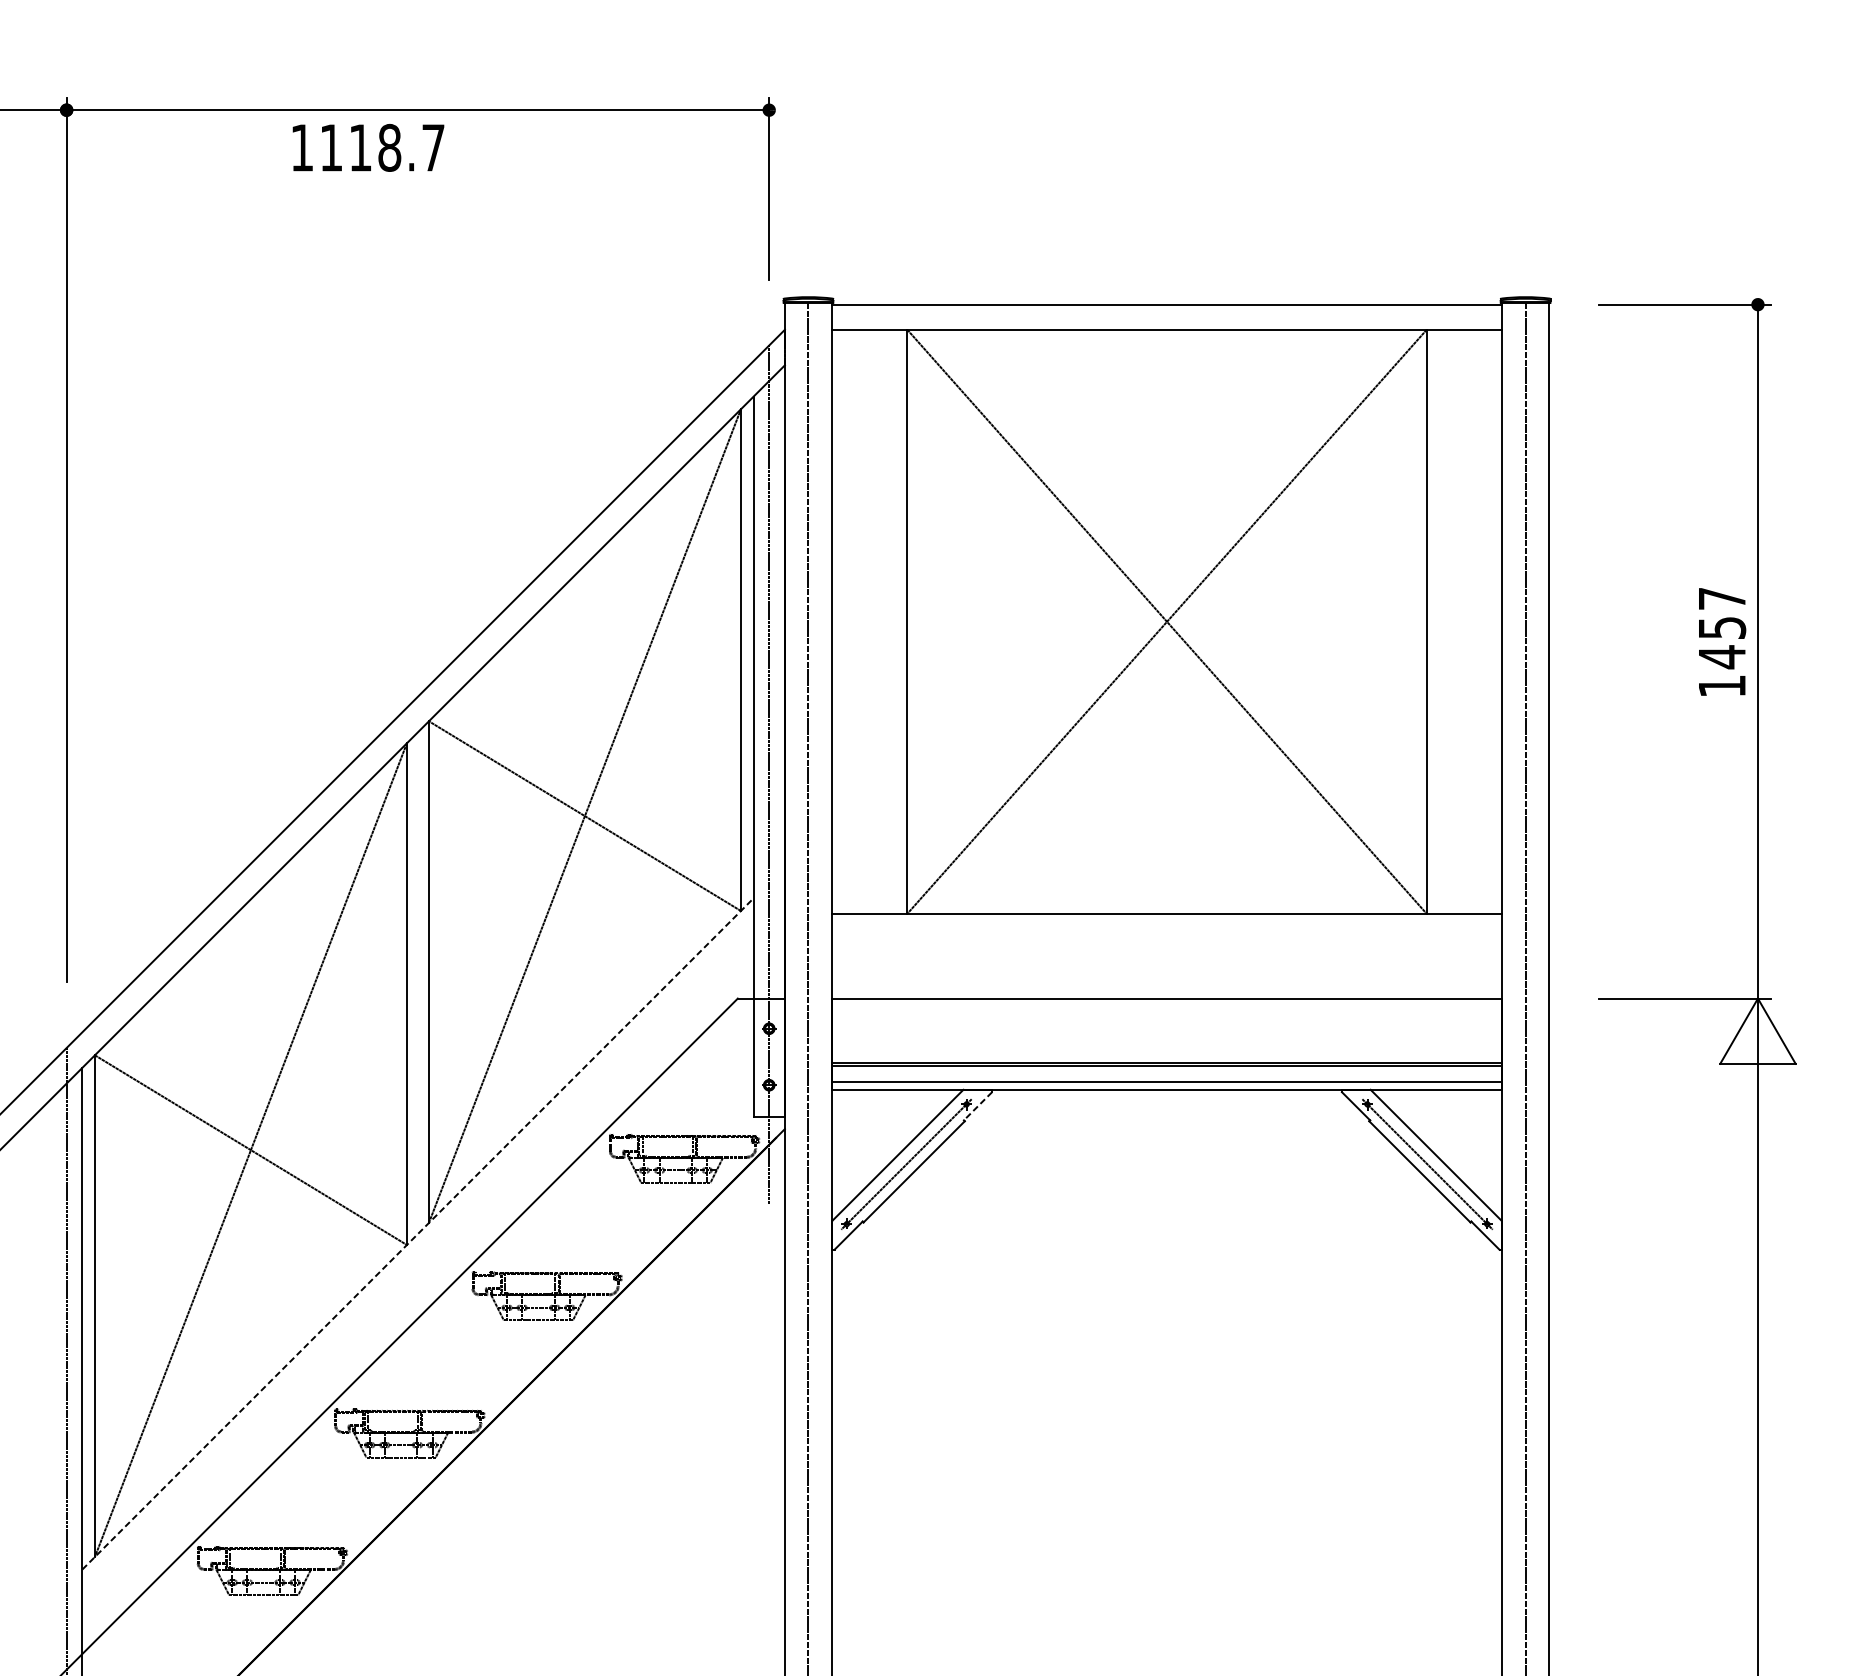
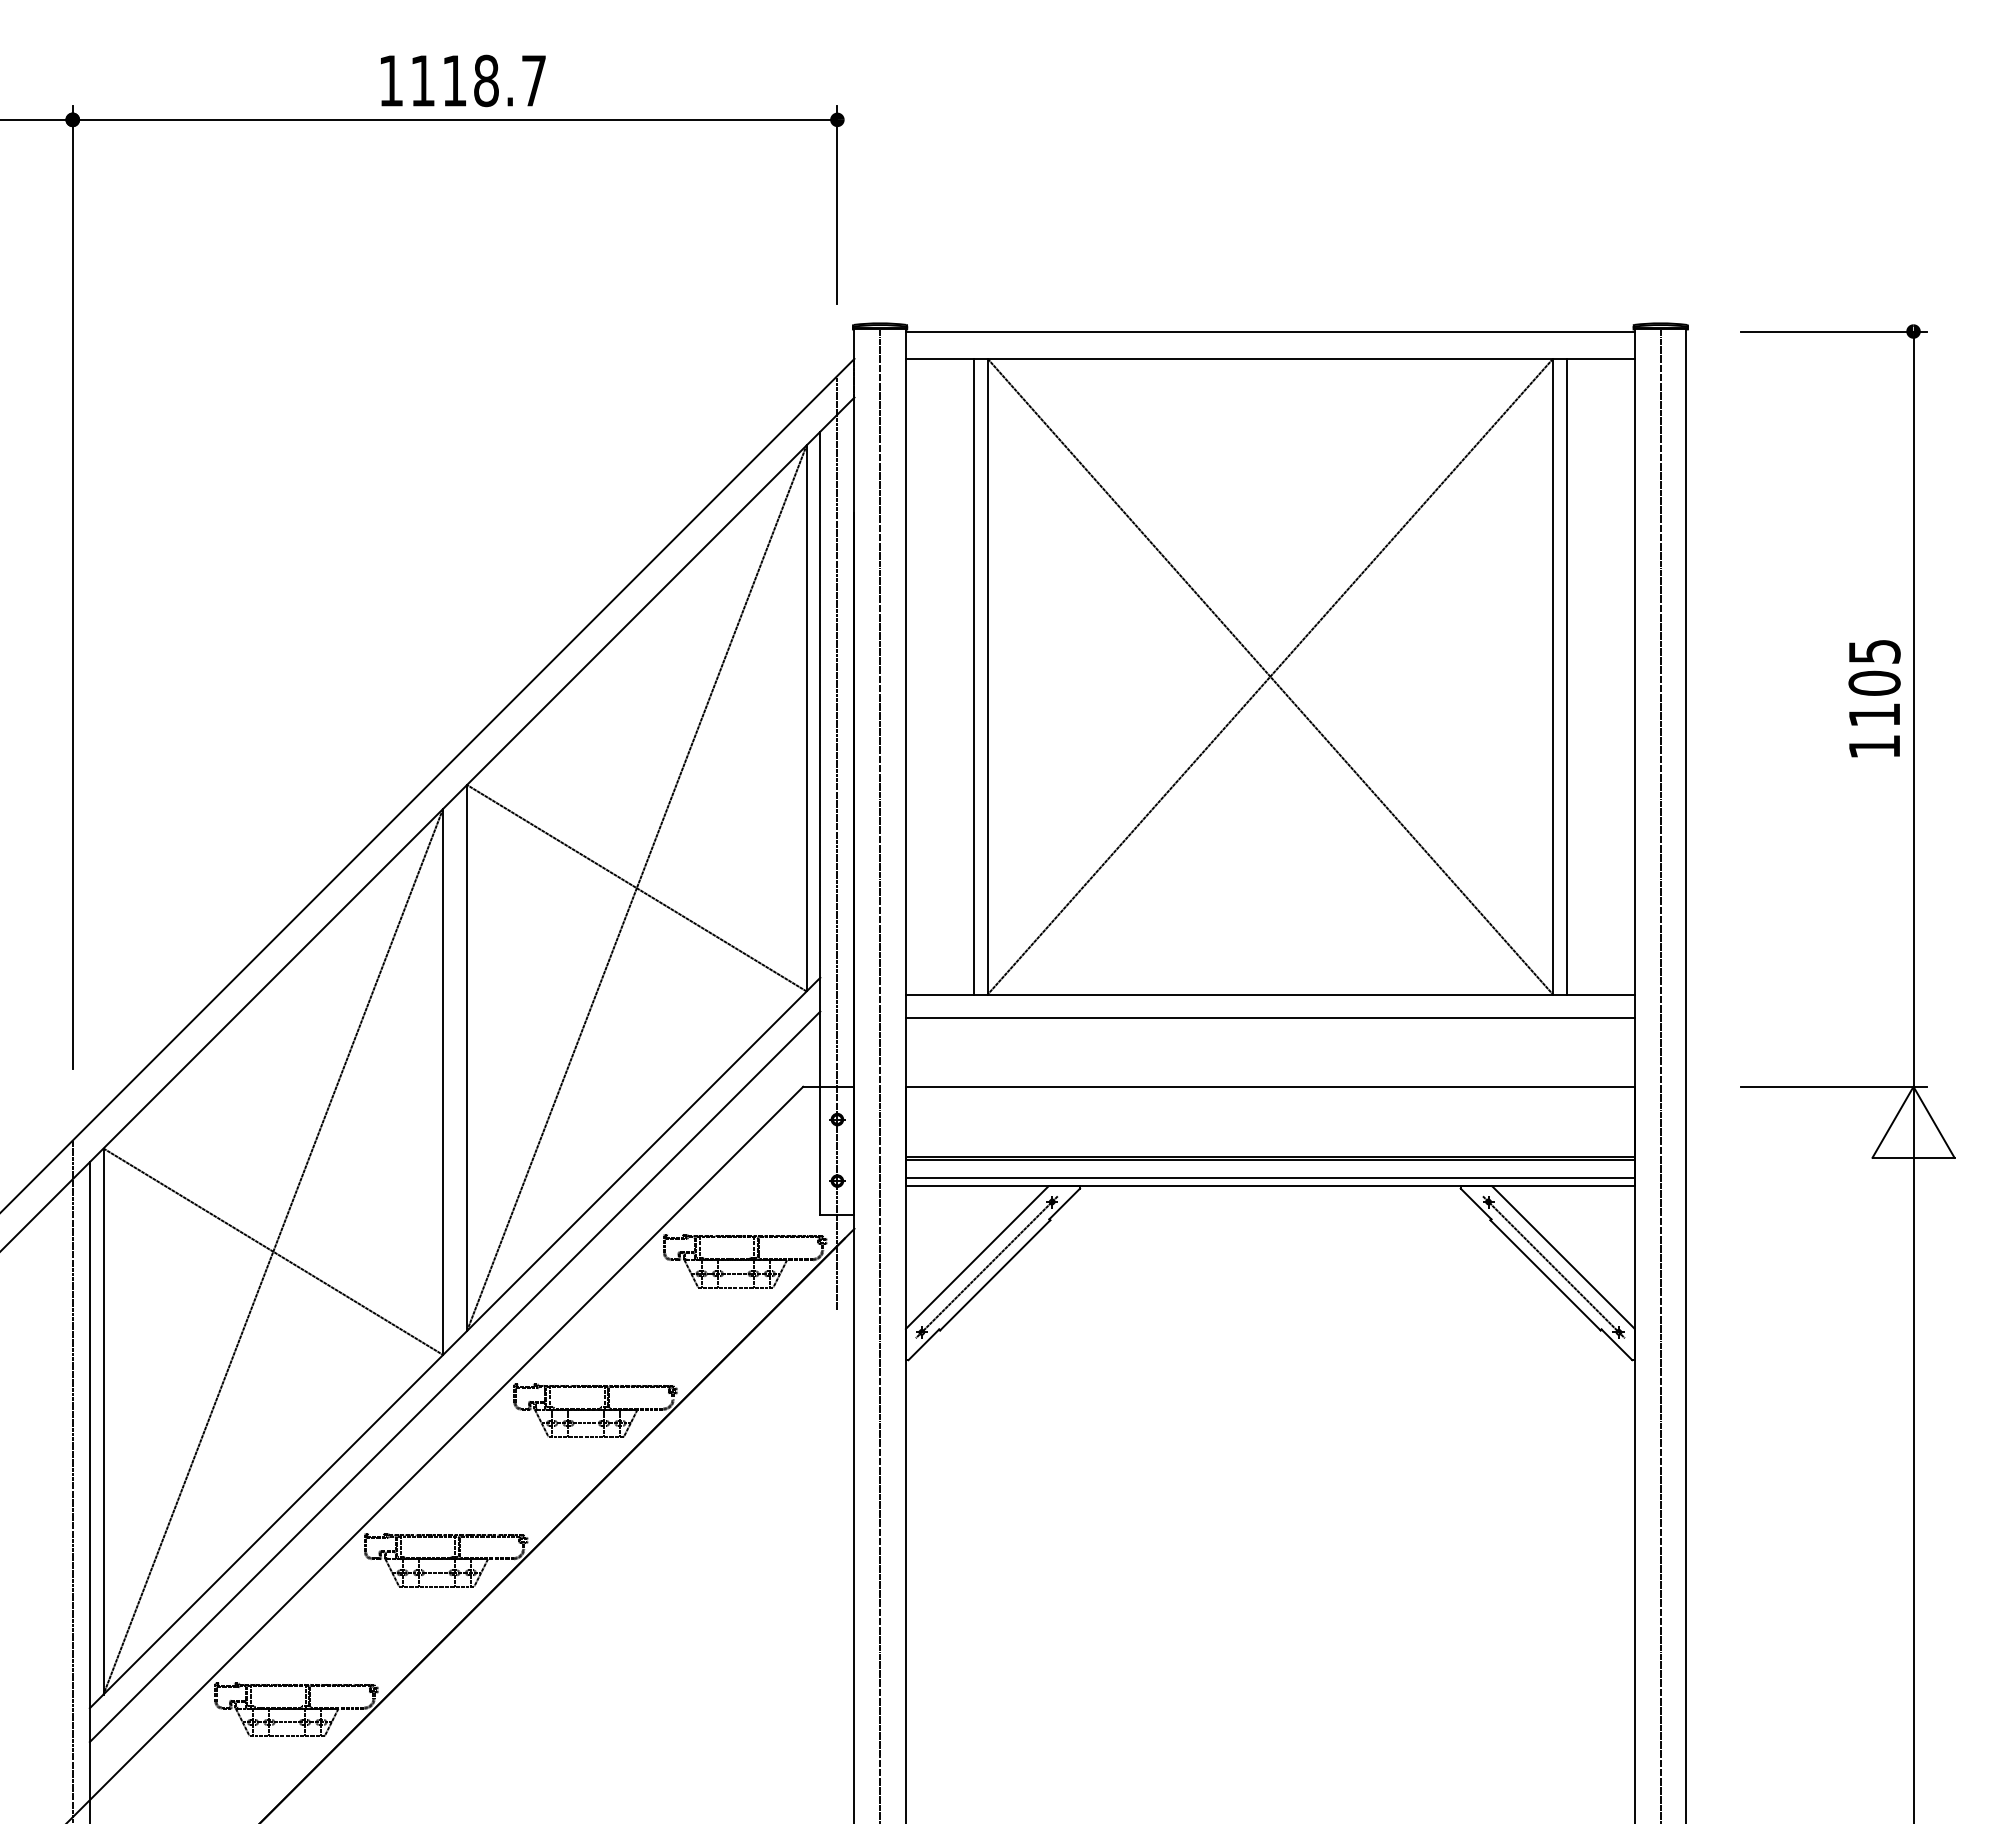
text: (368, 147) -> (463, 80), moved
line: (895, 621) -> (974, 676), added
line: (1439, 621) -> (1566, 676), added
text: (1722, 628) -> (1874, 684), 1457 -> 1105
line: (1167, 935) -> (1270, 1018), added
line: (977, 1105) -> (1064, 1203), dashed -> solid
line: (418, 1233) -> (455, 1342), dashed -> solid
line: (417, 1264) -> (454, 1376), added

